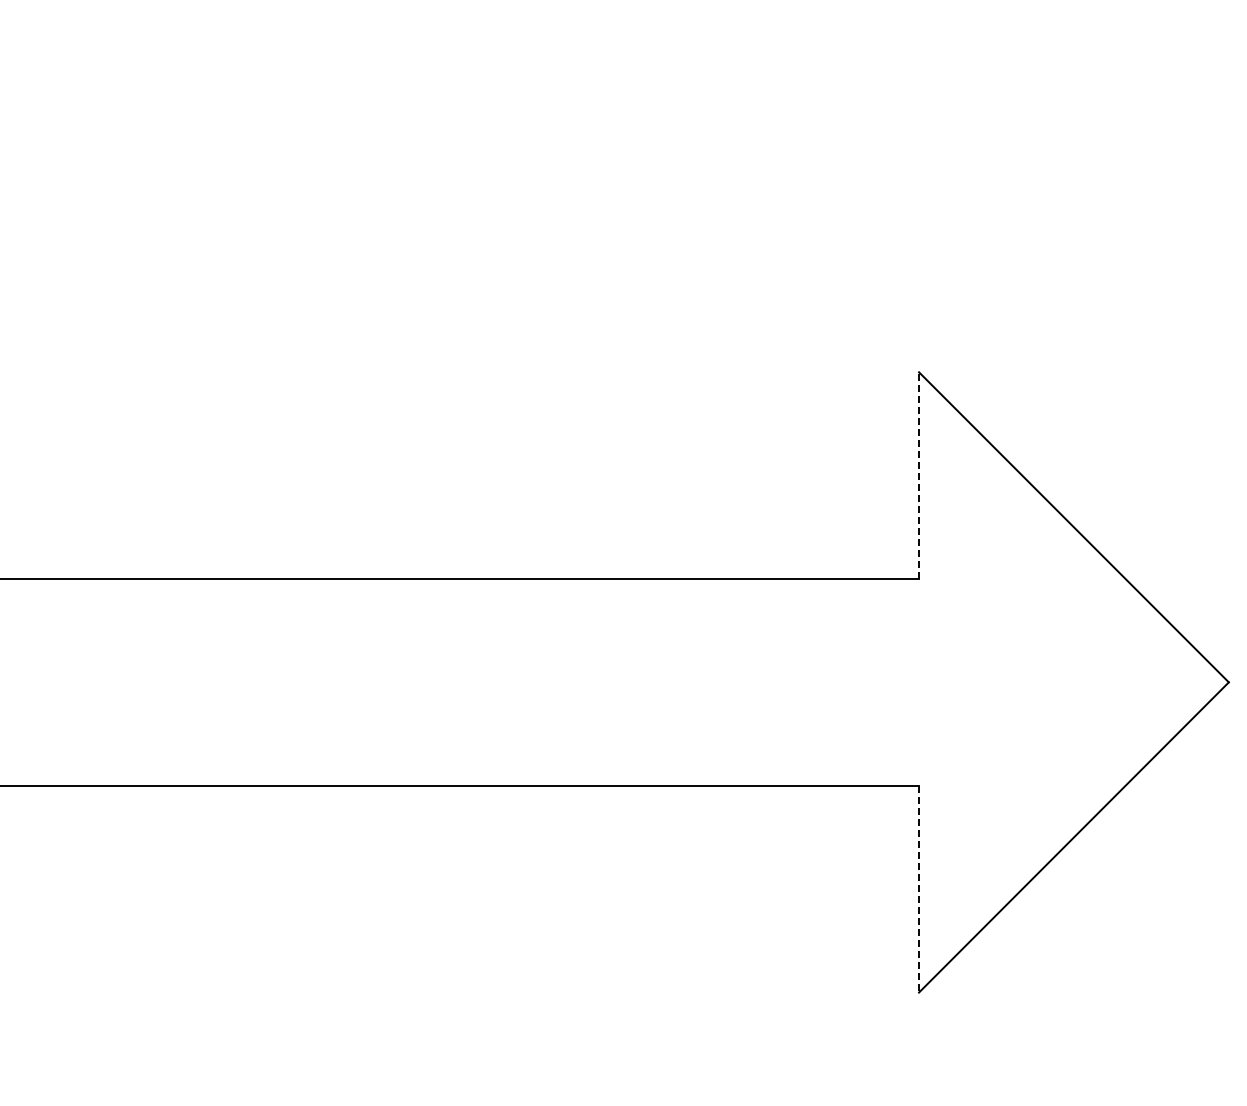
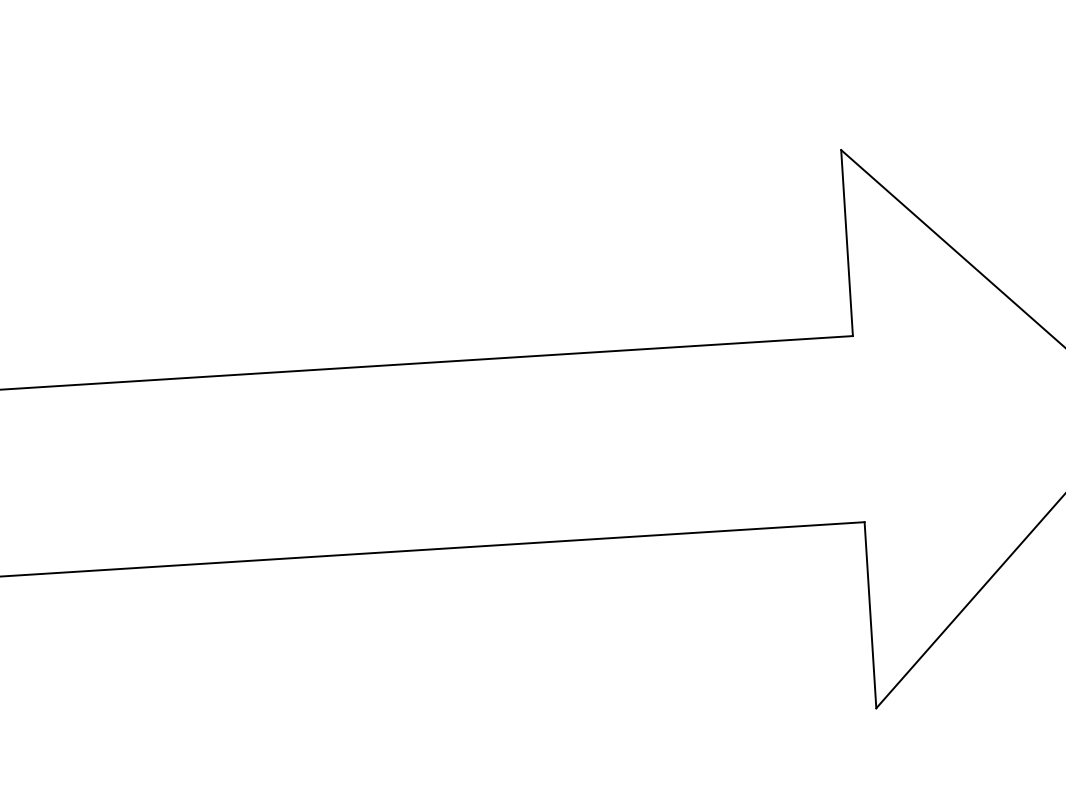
line: (919, 475) -> (847, 242), dashed -> solid
line: (919, 889) -> (870, 615), dashed -> solid

